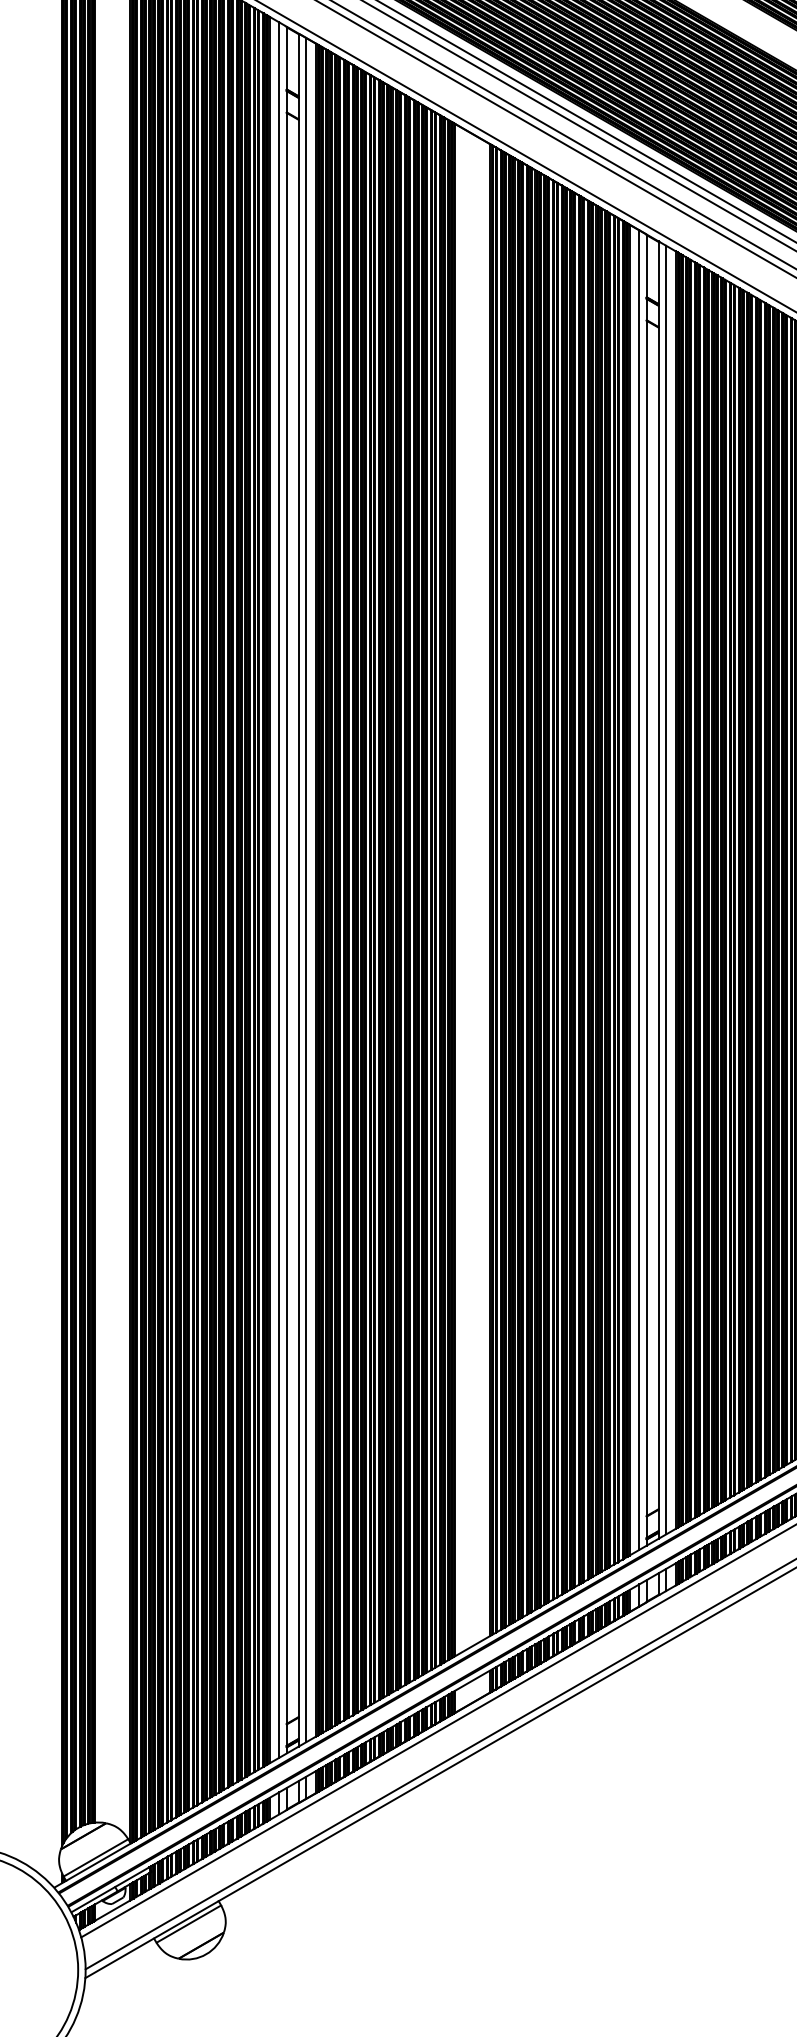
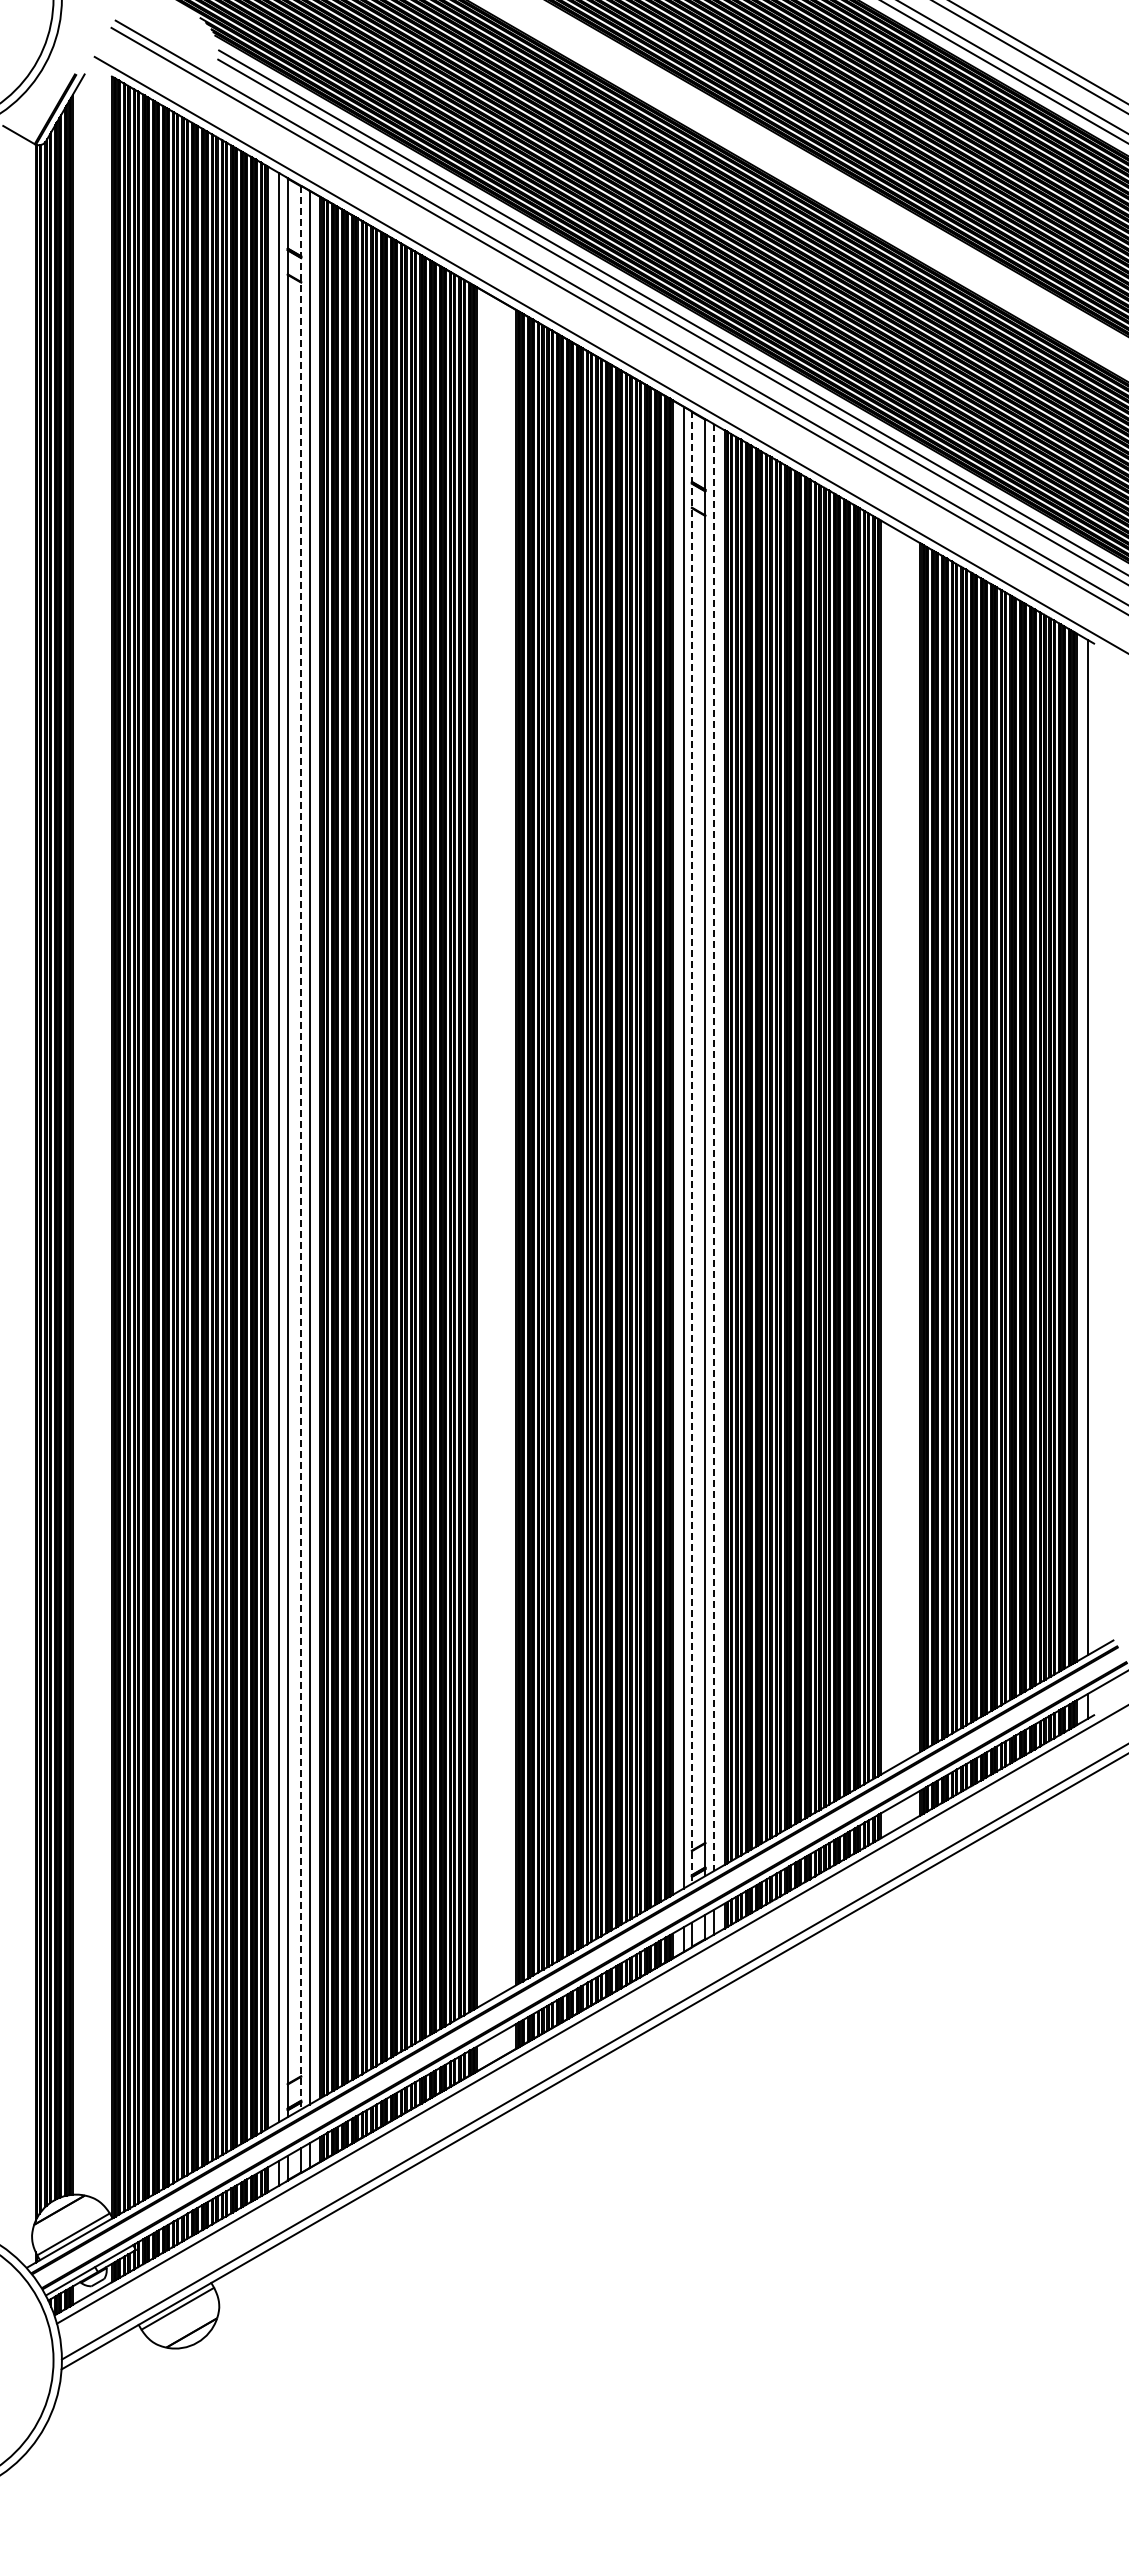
line: (298, 890) -> (301, 1147), solid -> dashed
line: (646, 890) -> (691, 1148), solid -> dashed
line: (665, 890) -> (713, 1147), solid -> dashed

